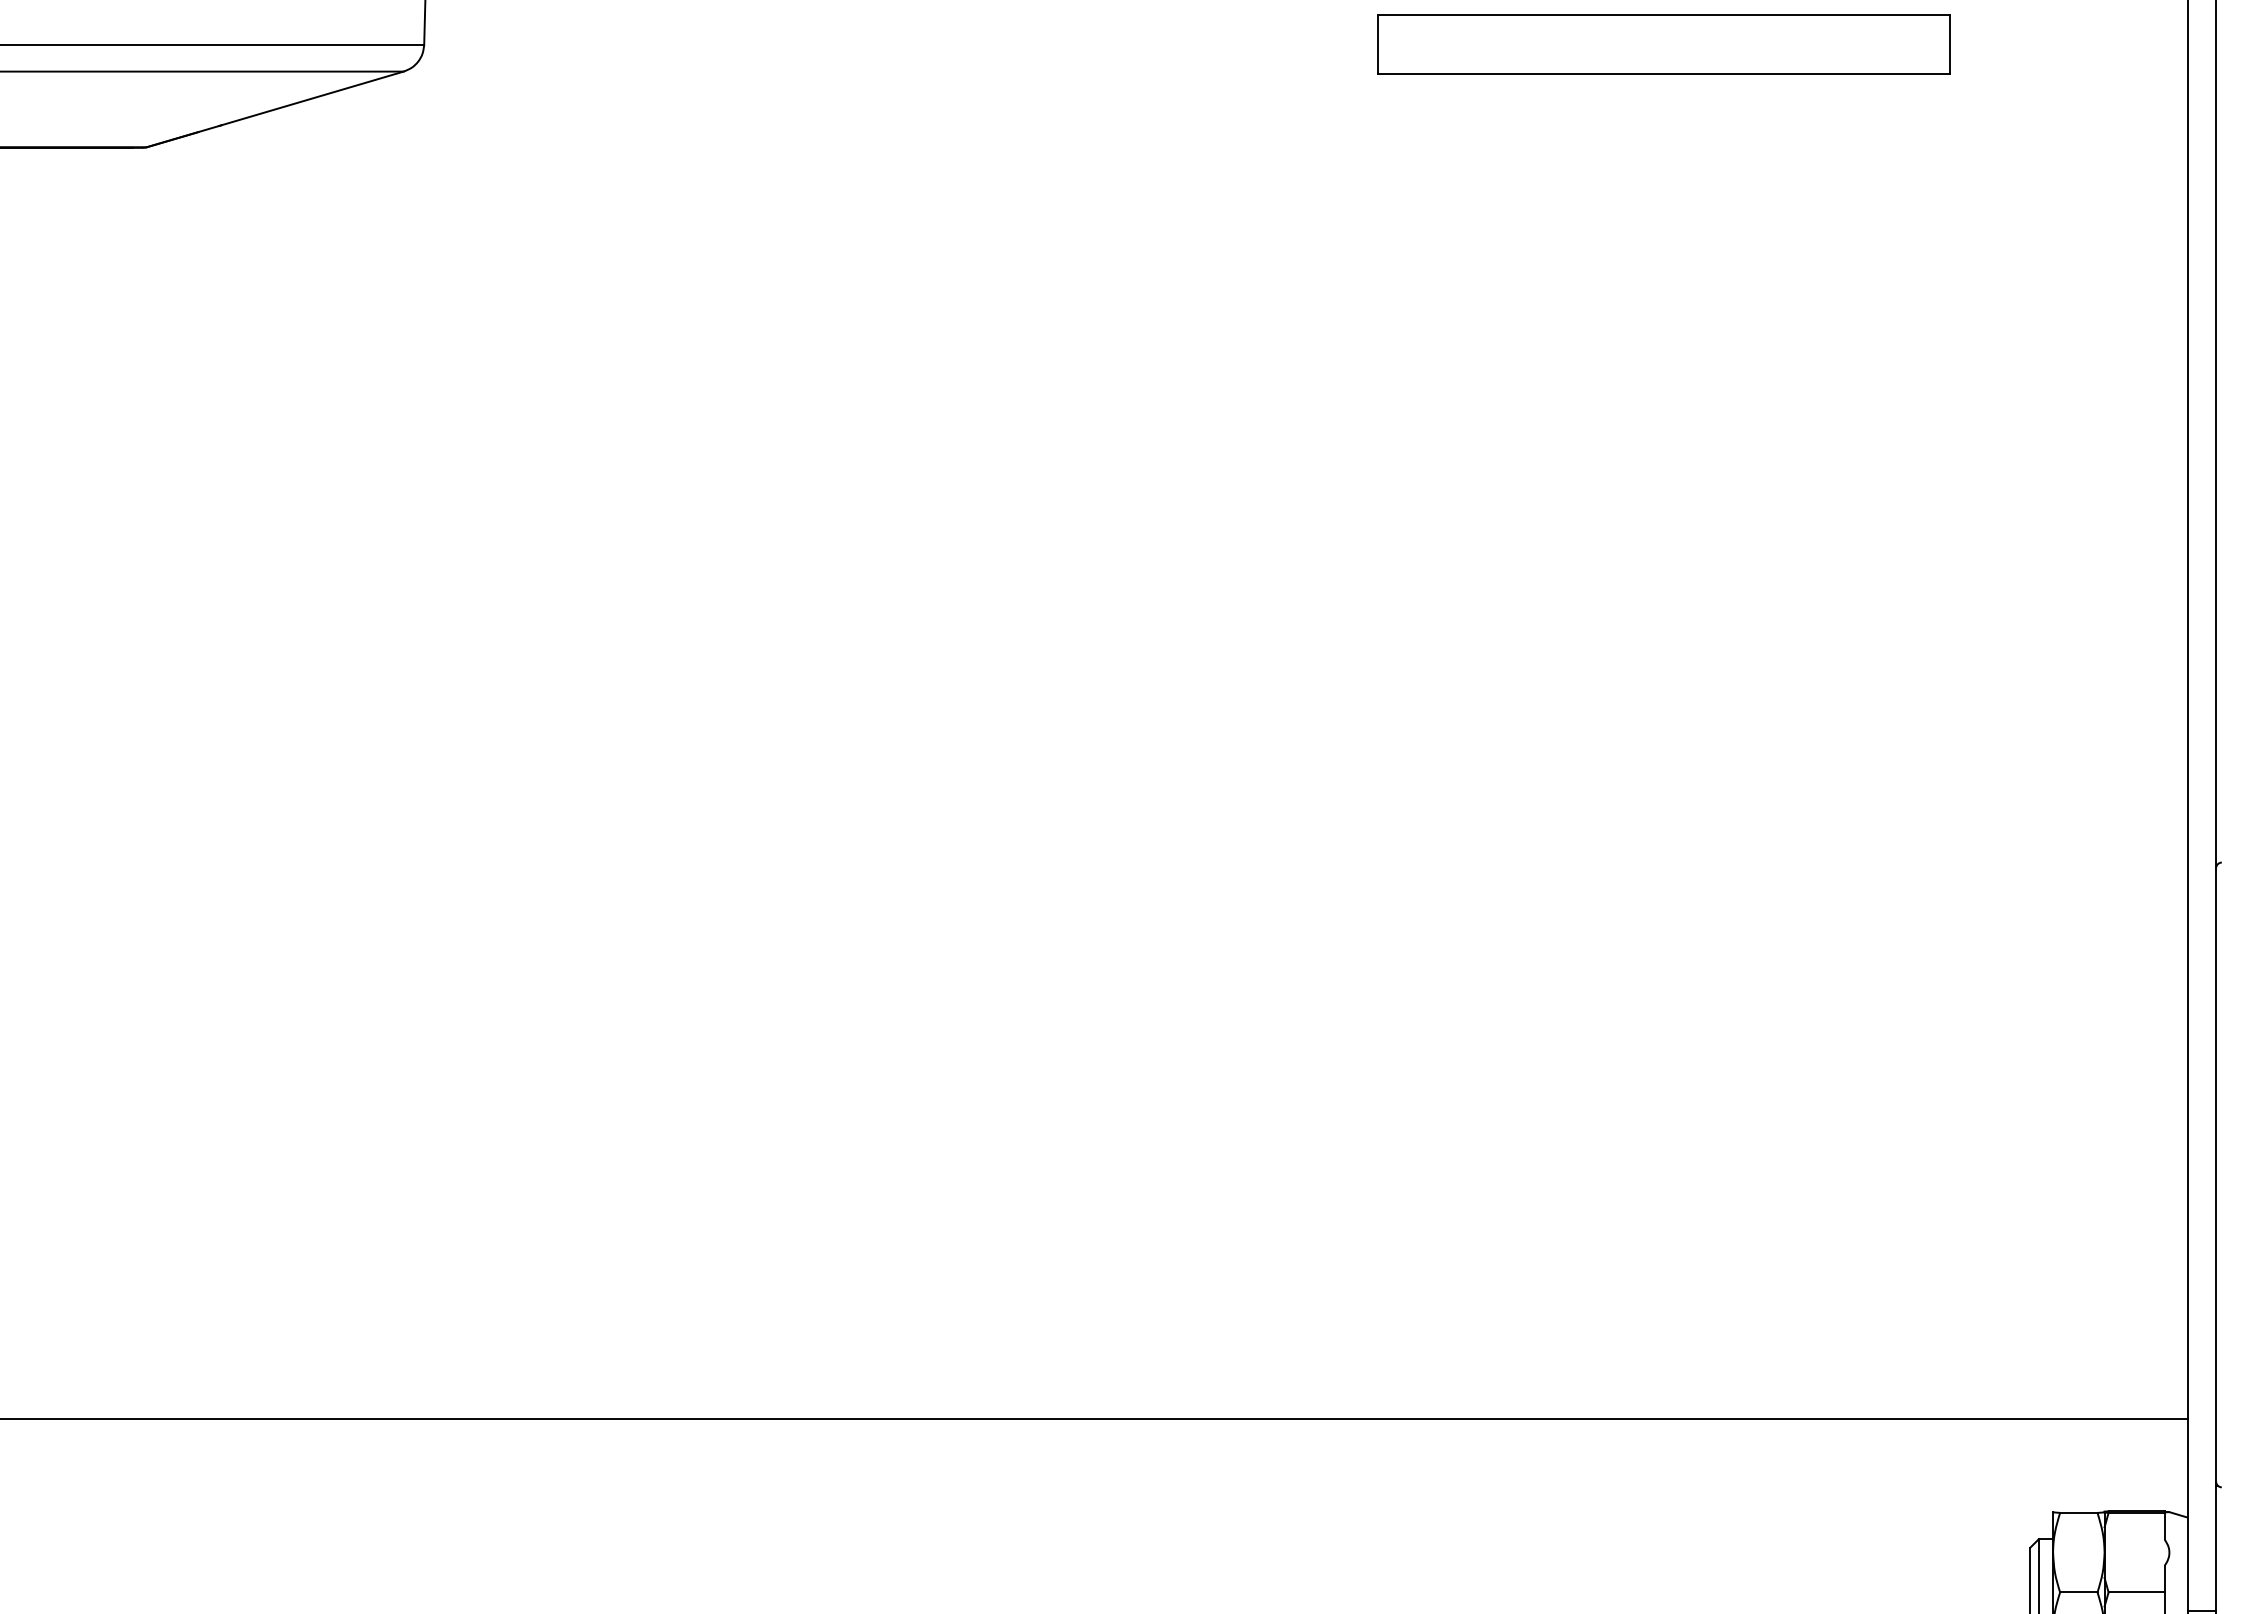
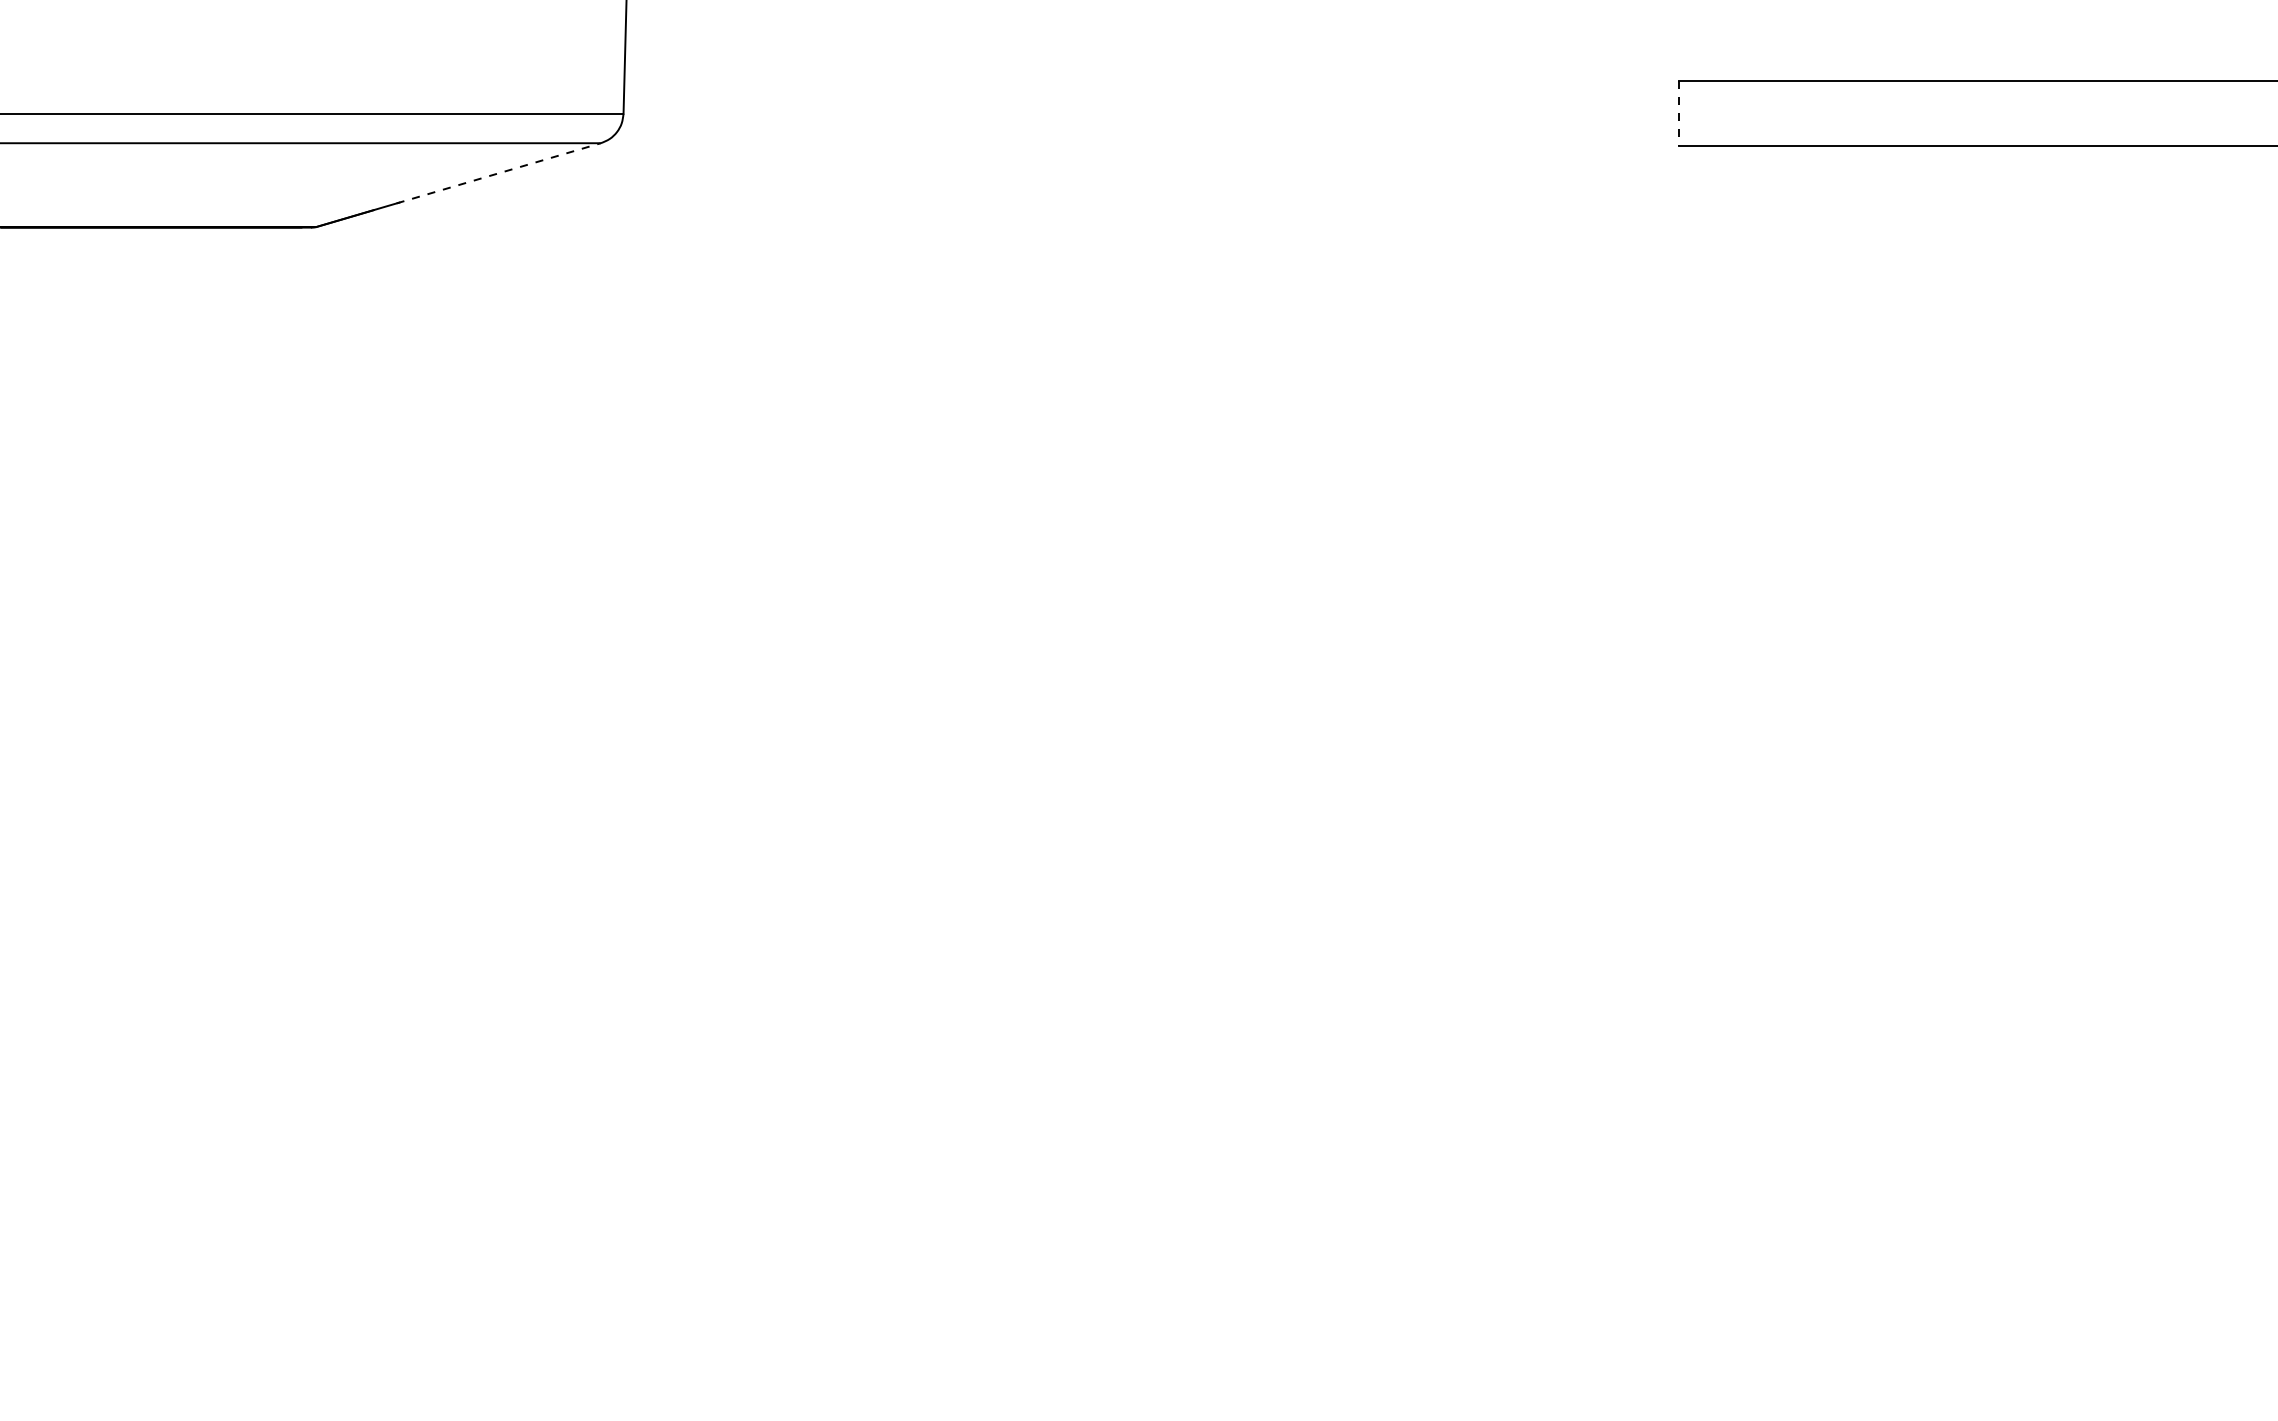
line: (1377, 44) -> (1678, 113), solid -> dashed
line: (311, 98) -> (498, 173), solid -> dashed

